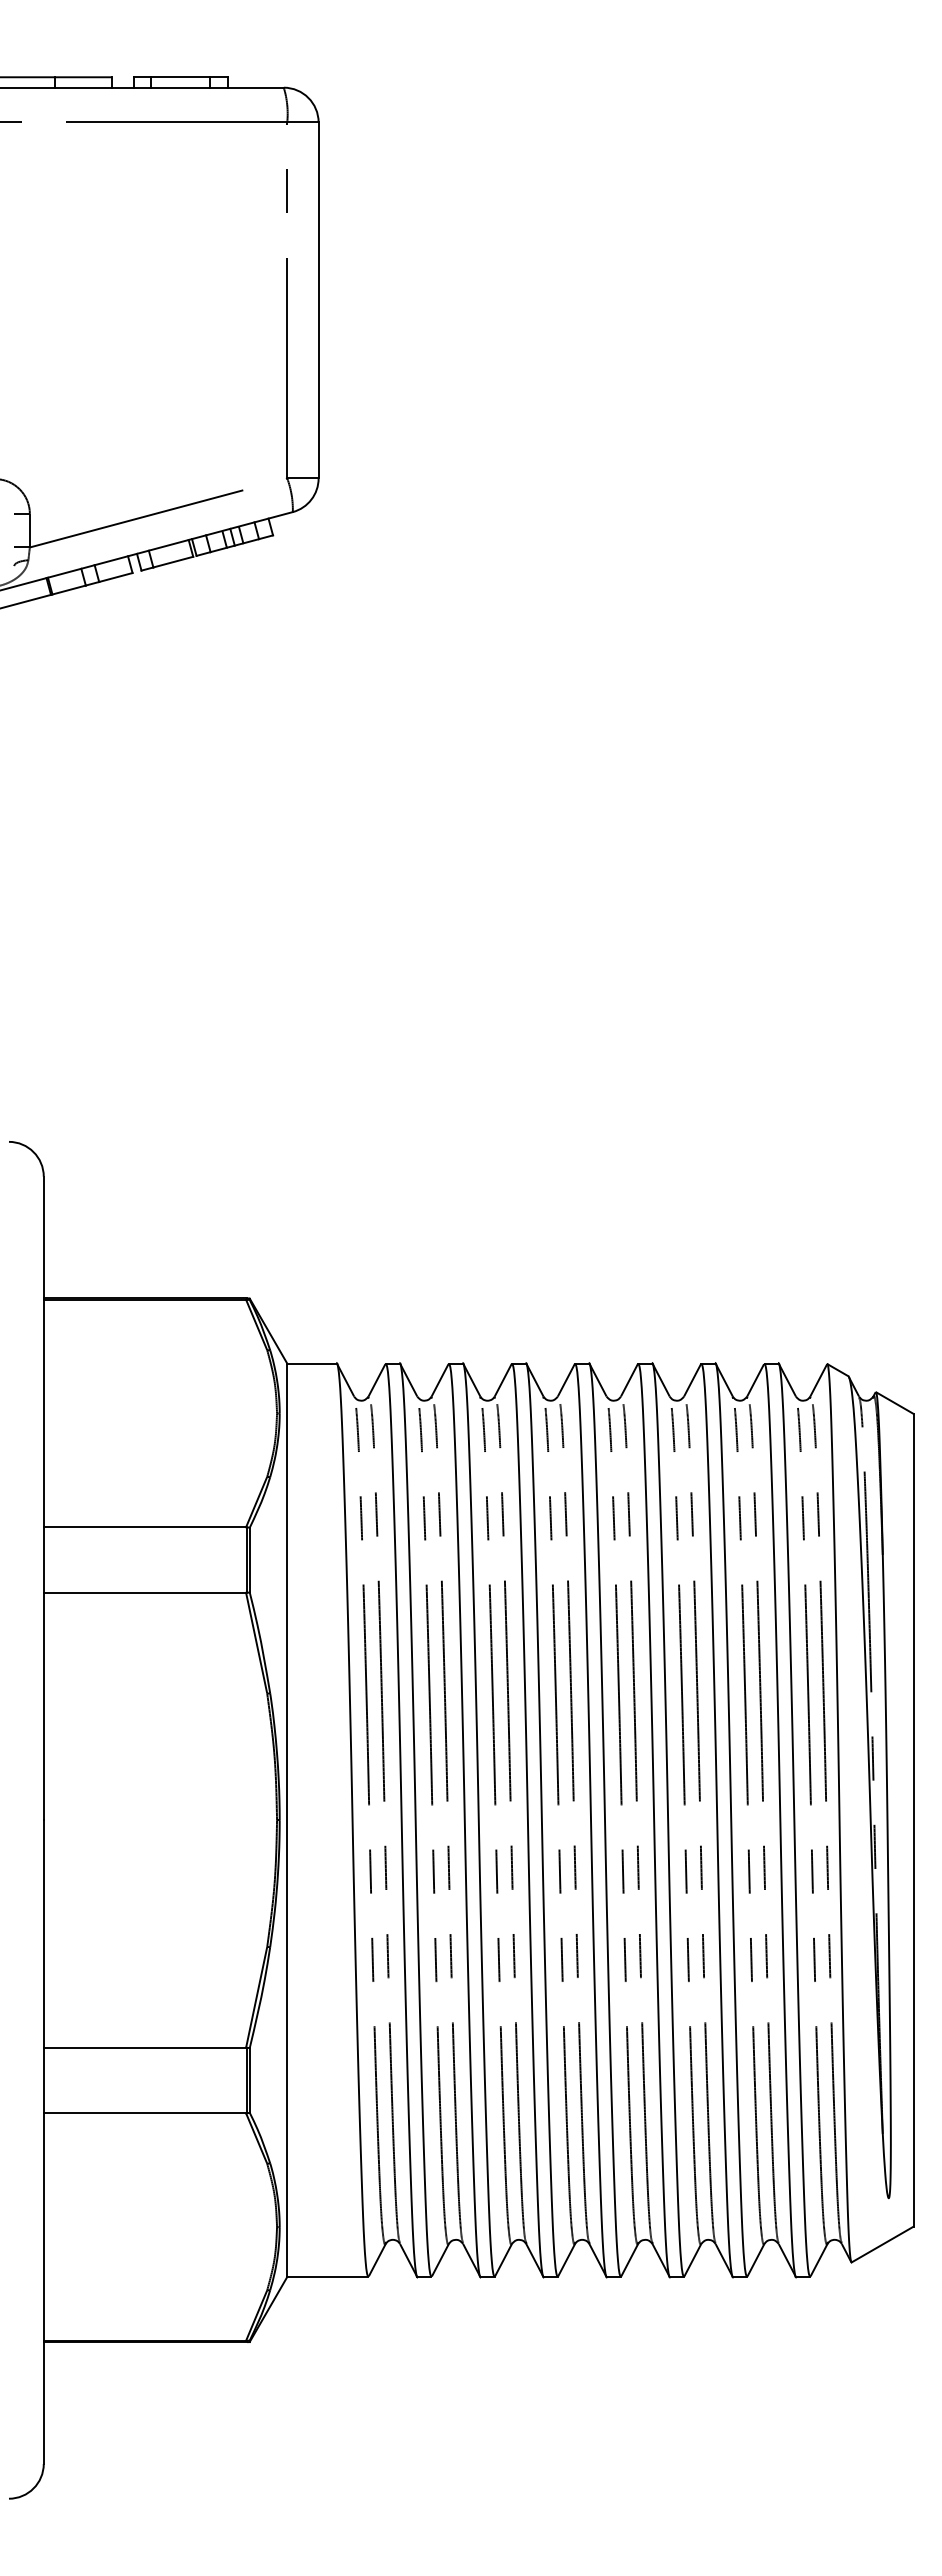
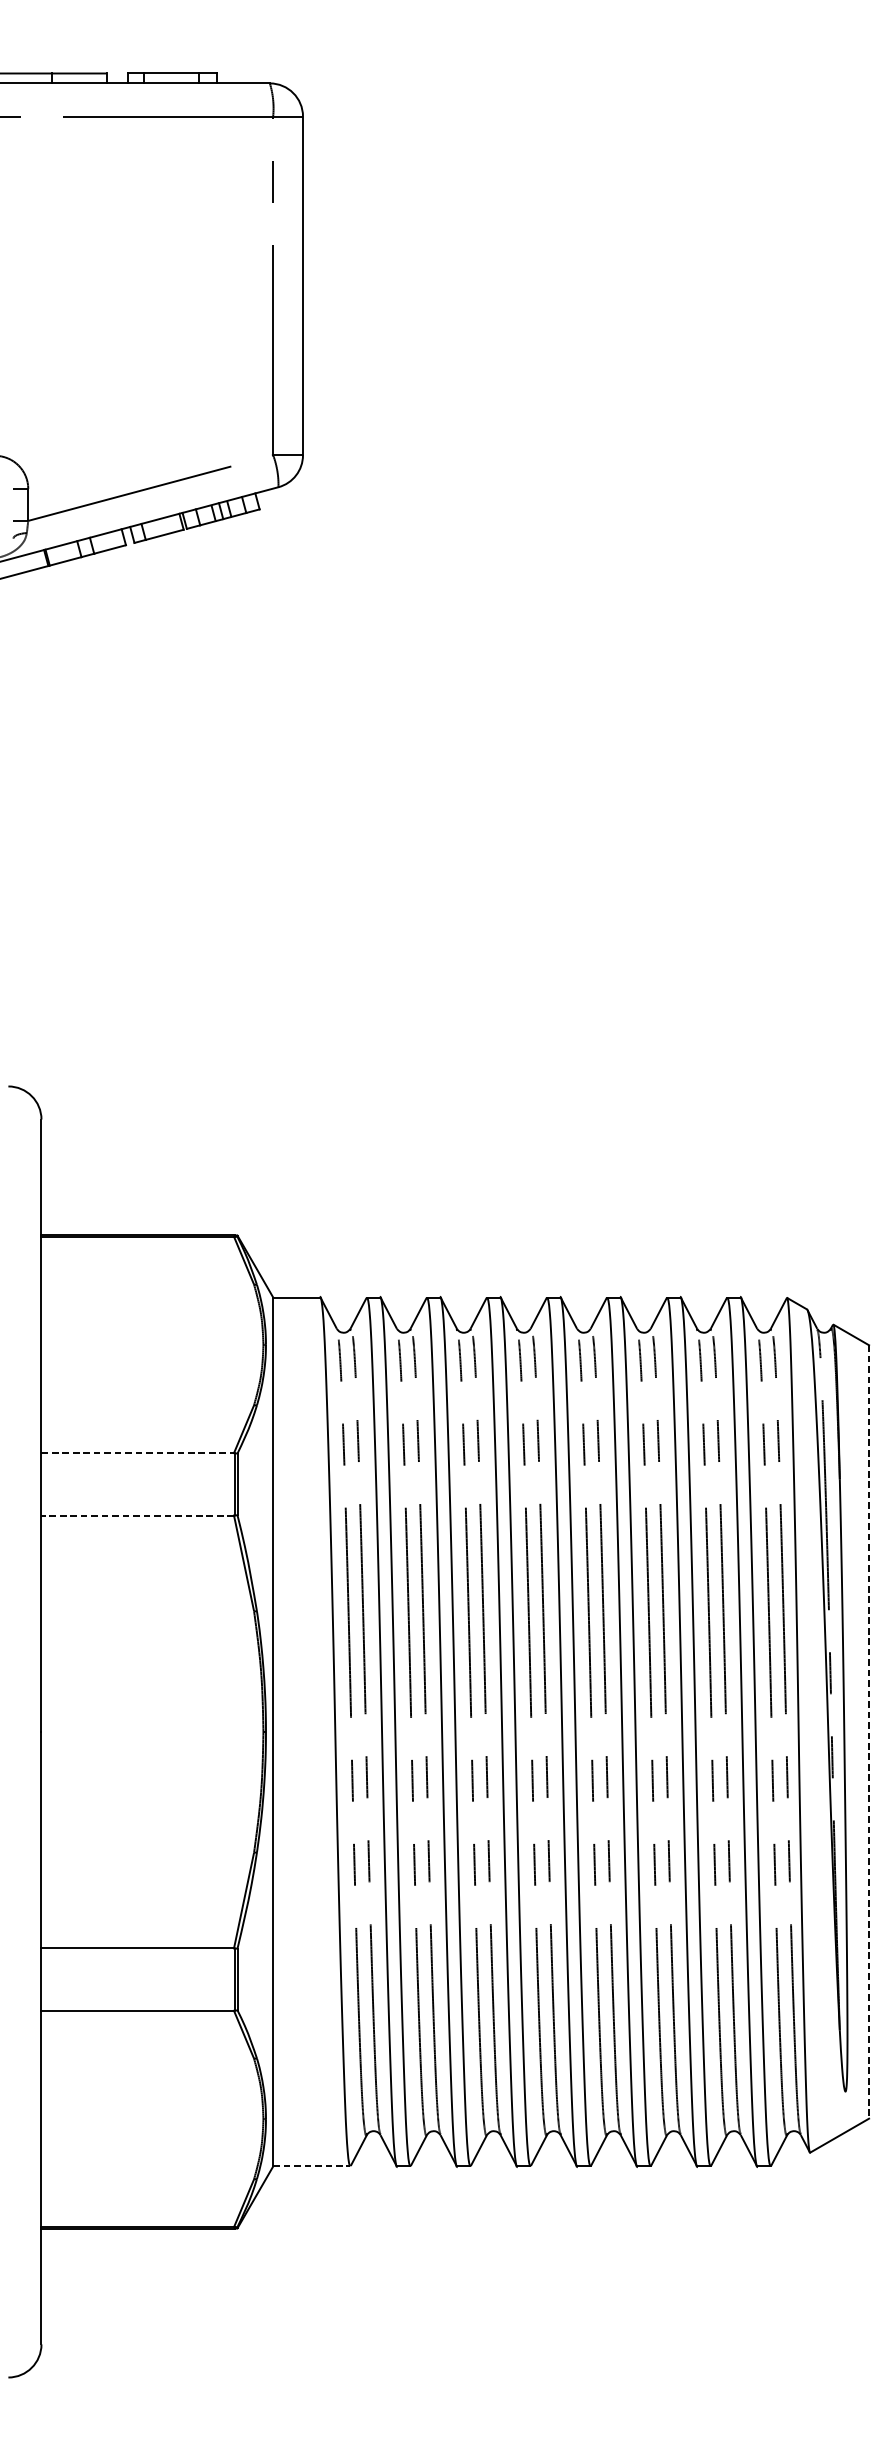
line: (145, 1527) -> (138, 1453), solid -> dashed
line: (144, 1592) -> (137, 1515), solid -> dashed
line: (913, 1820) -> (869, 1732), solid -> dashed
line: (327, 2276) -> (311, 2166), solid -> dashed

